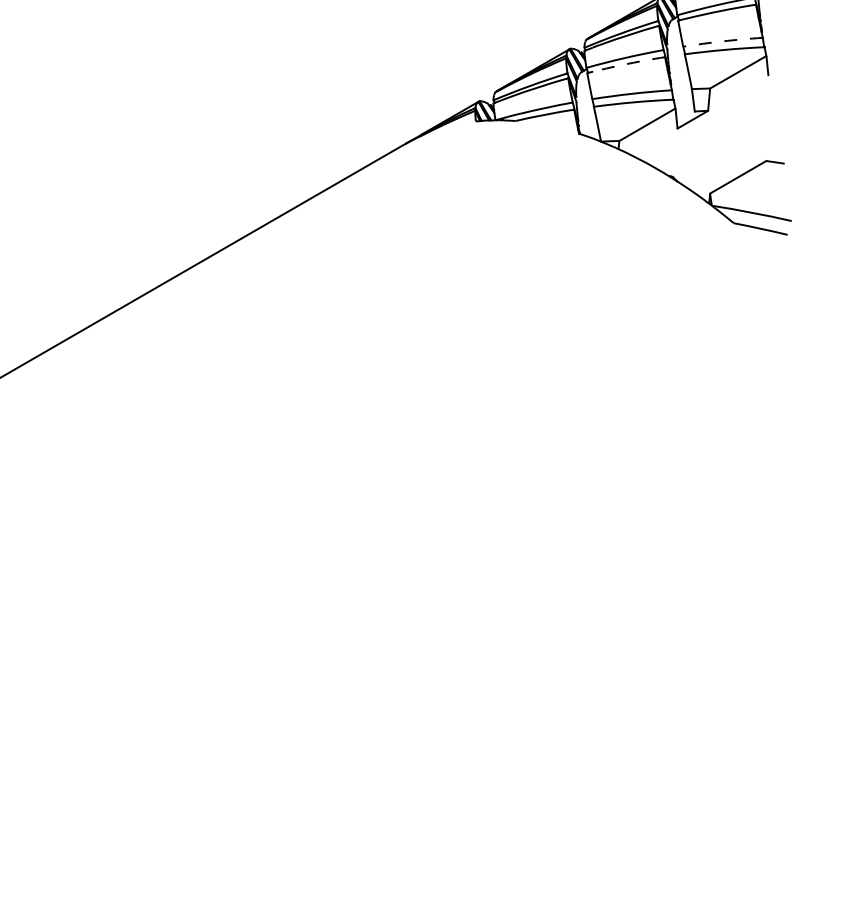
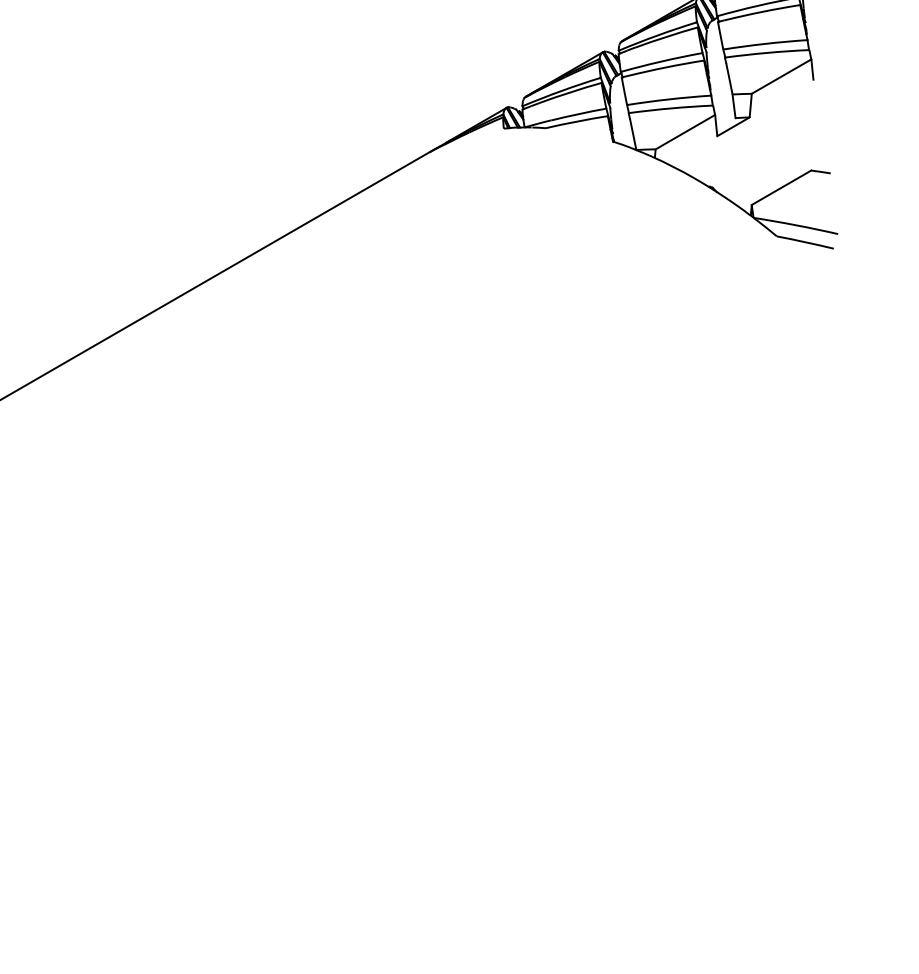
arc: (722, 41) -> (764, 44), dashed -> solid
arc: (628, 63) -> (665, 67), dashed -> solid

